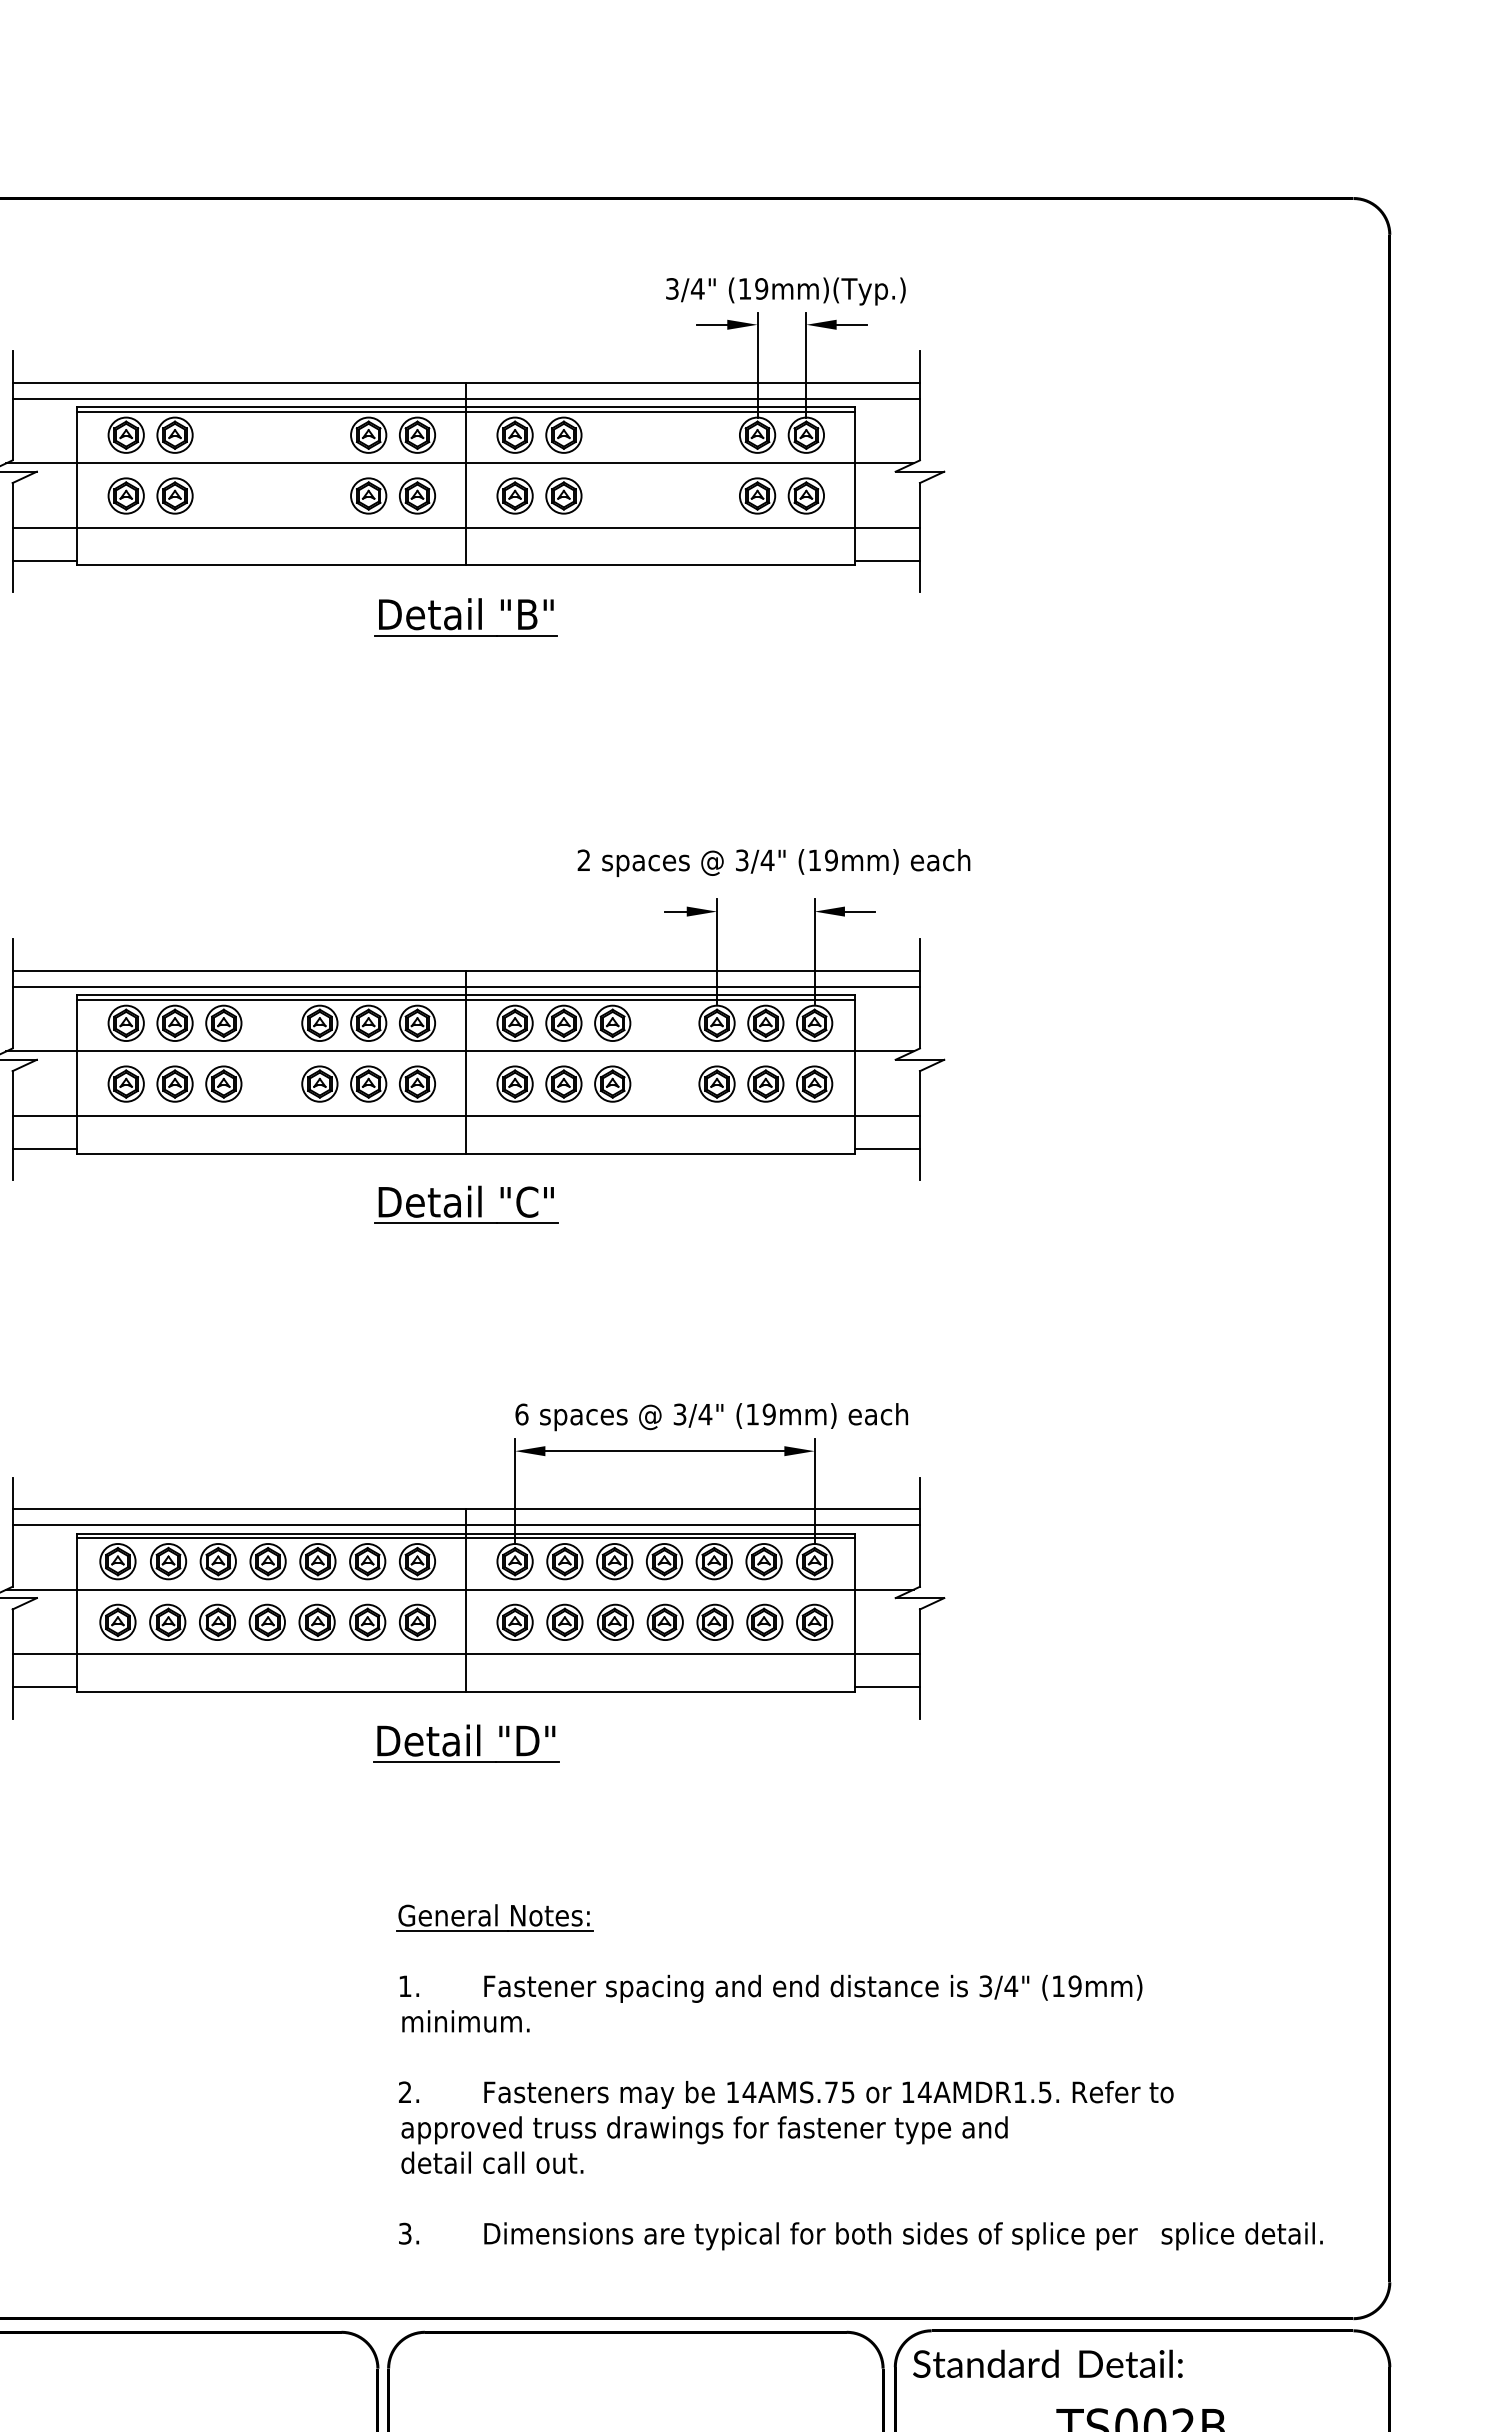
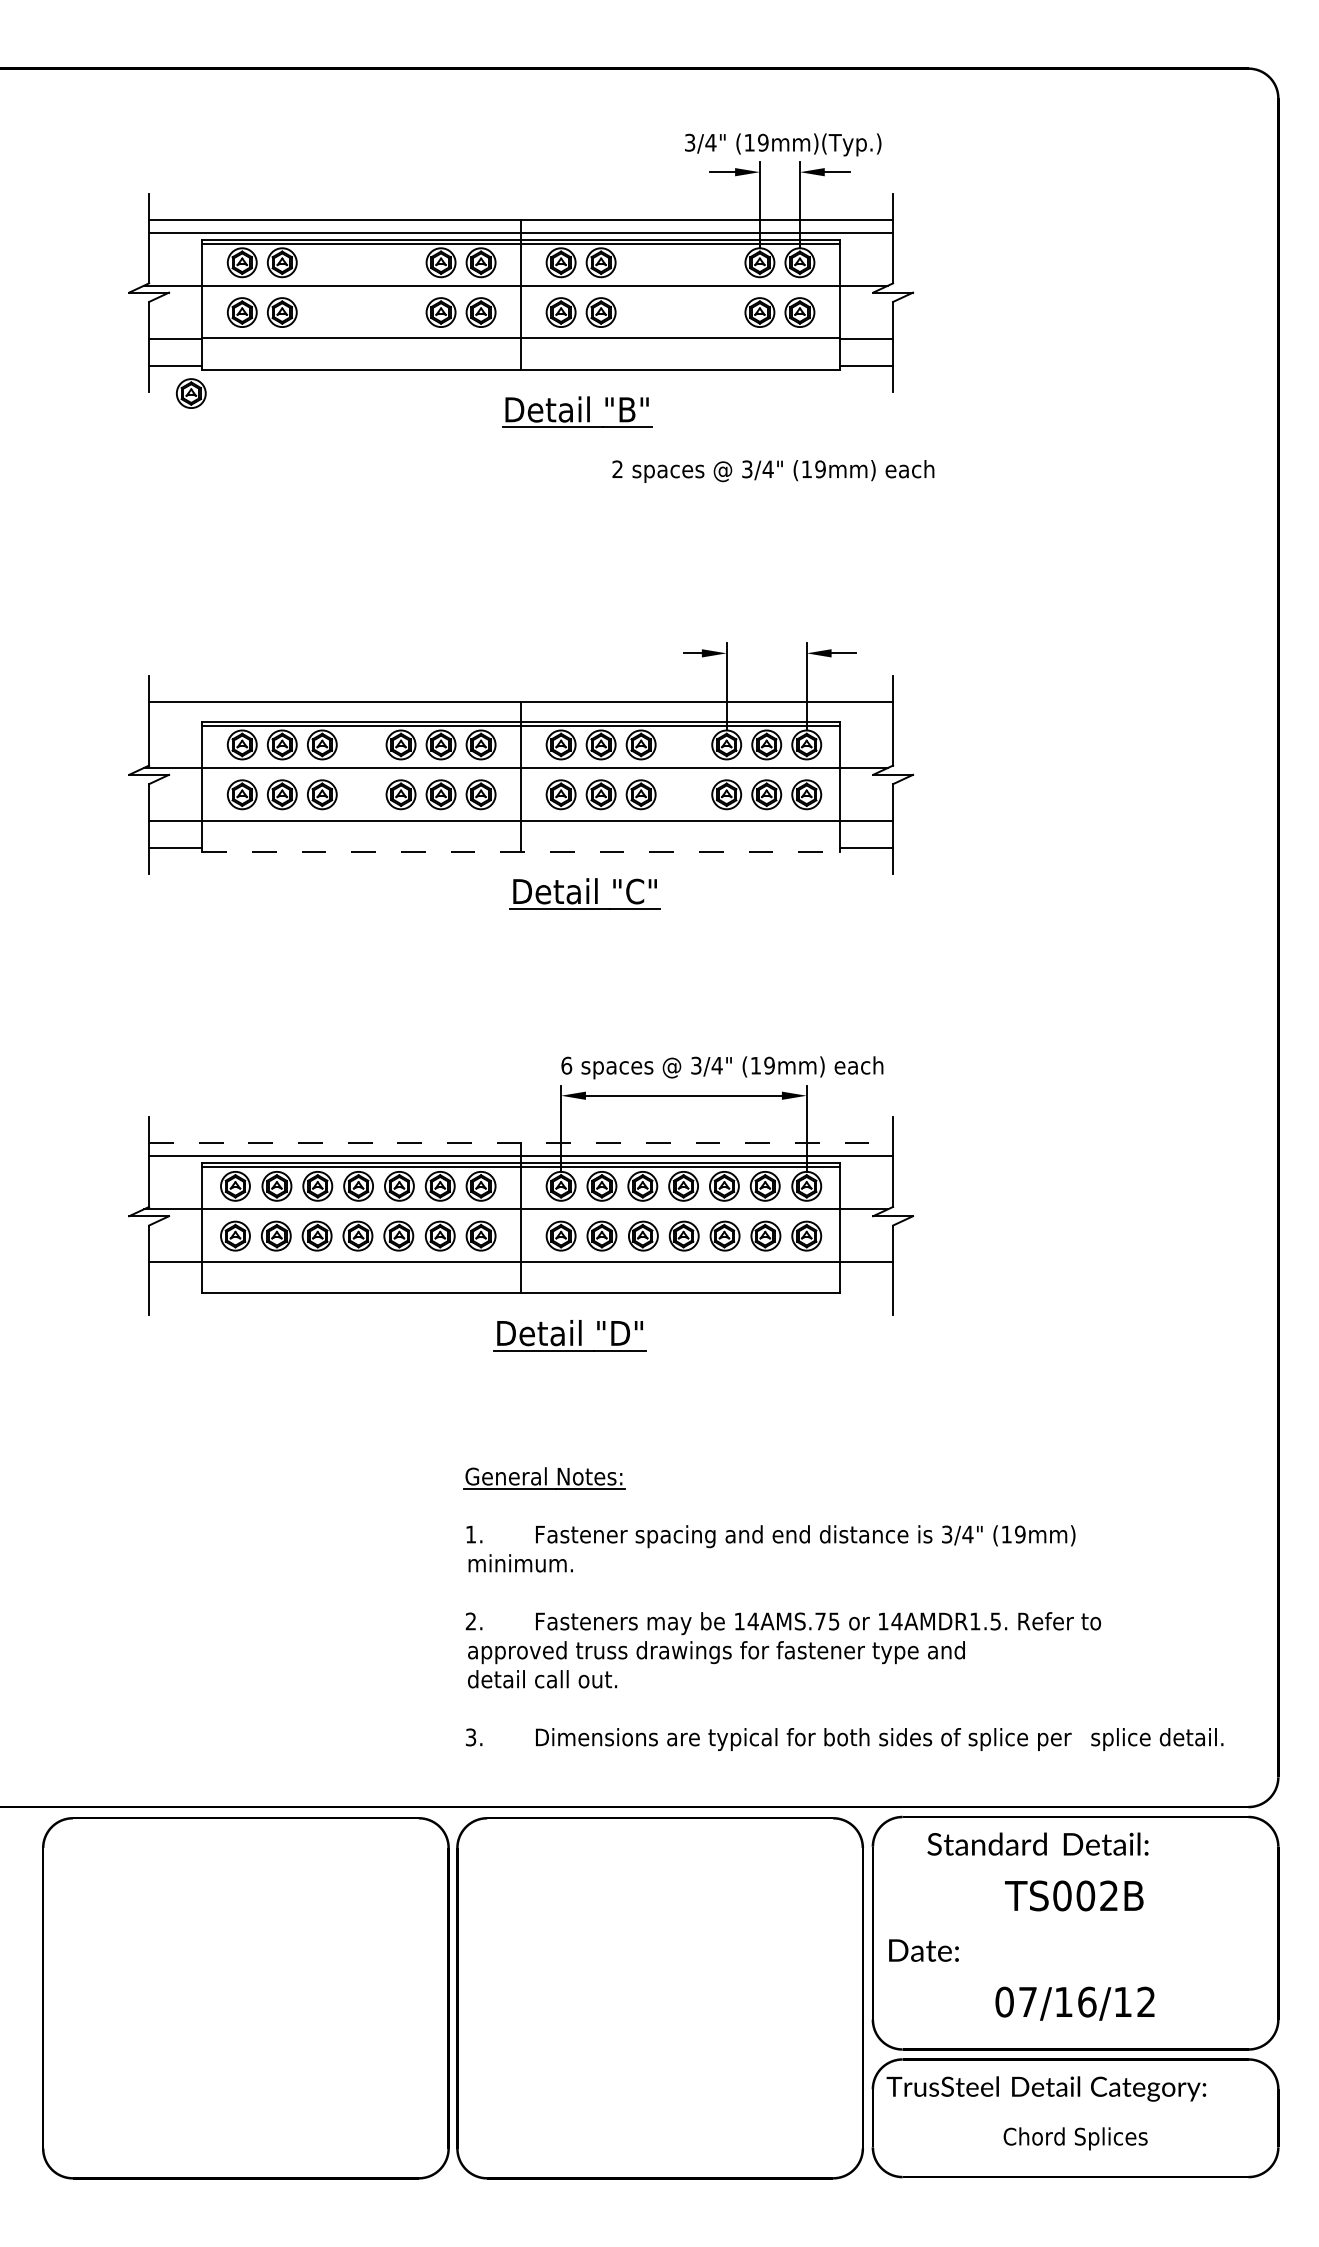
part: (63, 594) -> (190, 393), added
part: (466, 616) -> (577, 411), moved
text: (774, 863) -> (773, 471), moved
line: (466, 987) -> (521, 715), removed
line: (466, 1153) -> (521, 851), solid -> dashed
part: (465, 1204) -> (584, 893), moved
line: (466, 1509) -> (521, 1143), solid -> dashed
line: (44, 1687) -> (175, 1289), removed
line: (887, 1687) -> (866, 1289), removed
part: (465, 1743) -> (569, 1335), moved
text: (1047, 2363) -> (1037, 1843), moved

